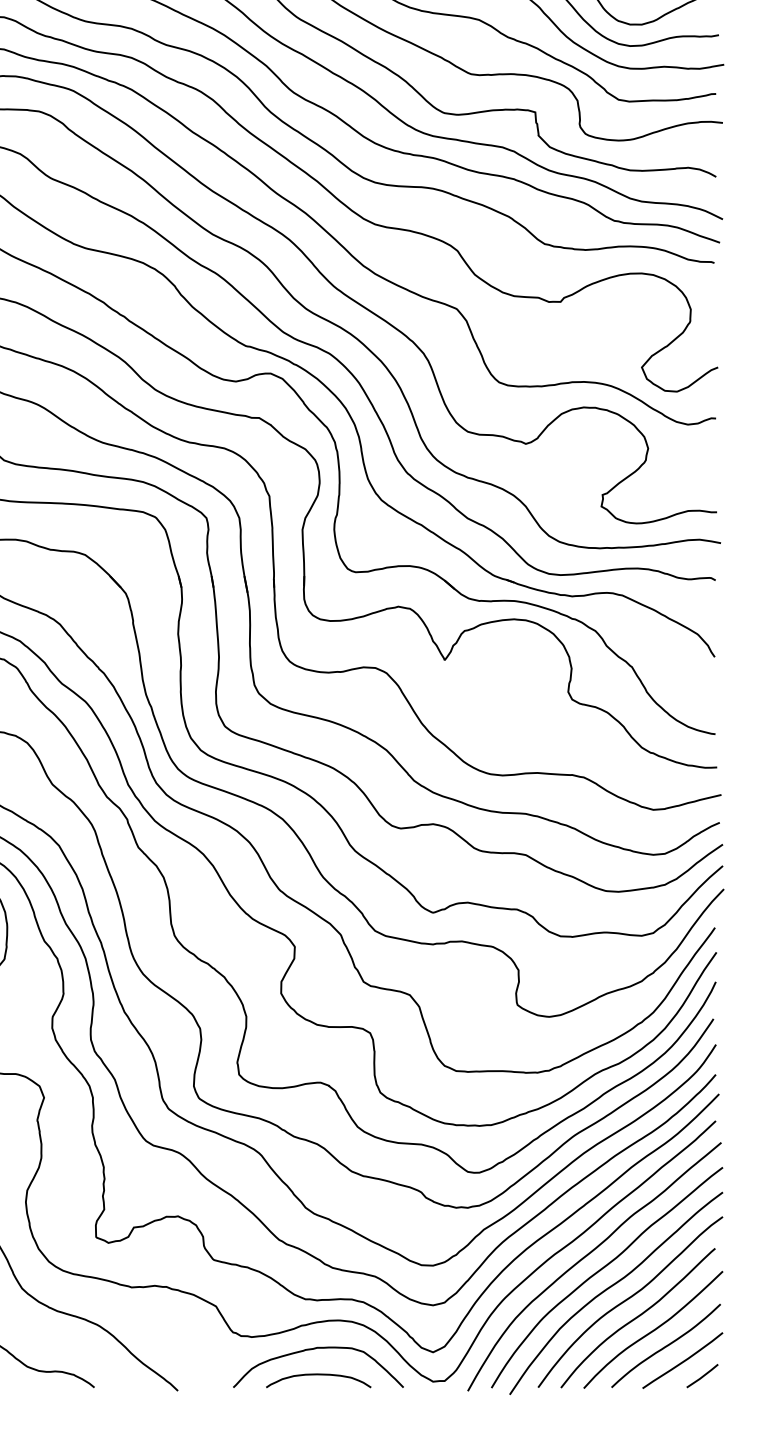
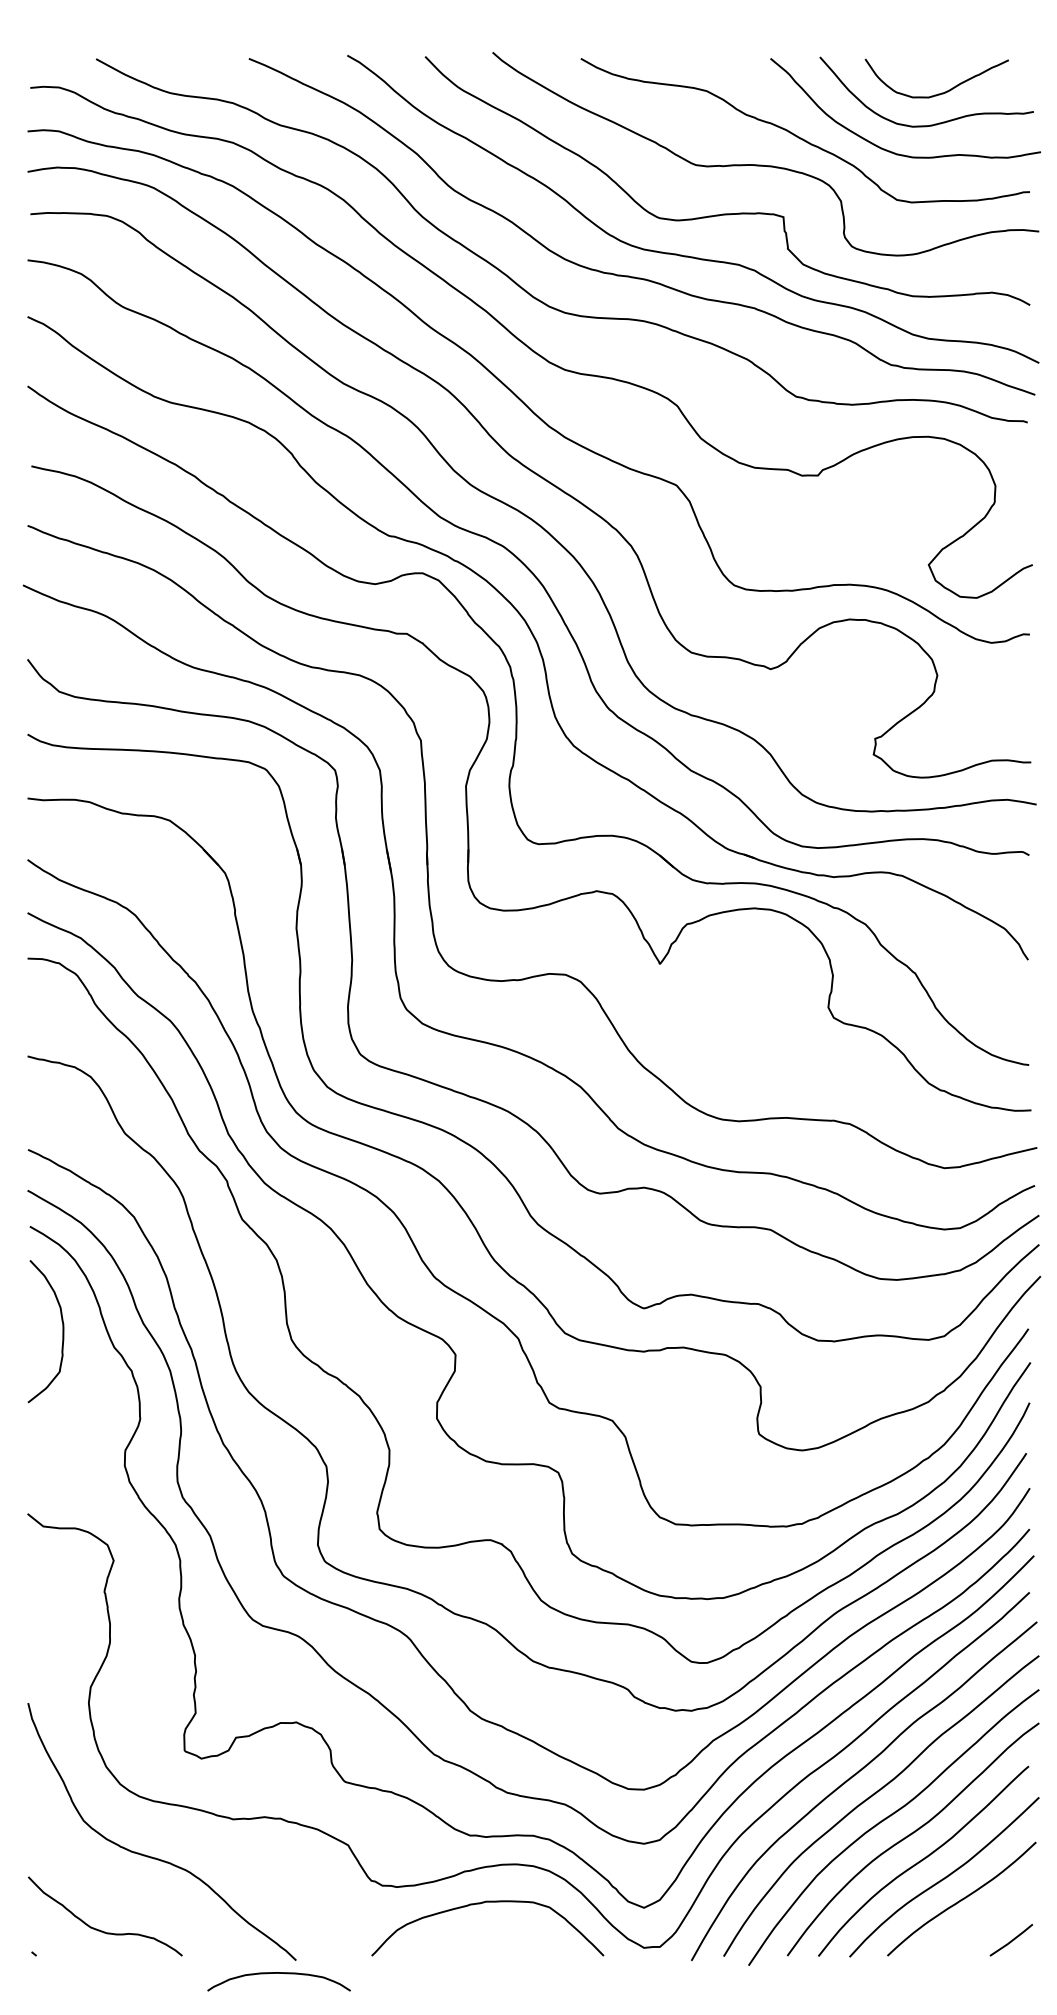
curve: (683, 1360) -> (985, 1919), removed
curve: (318, 1374) -> (278, 1973), moved

